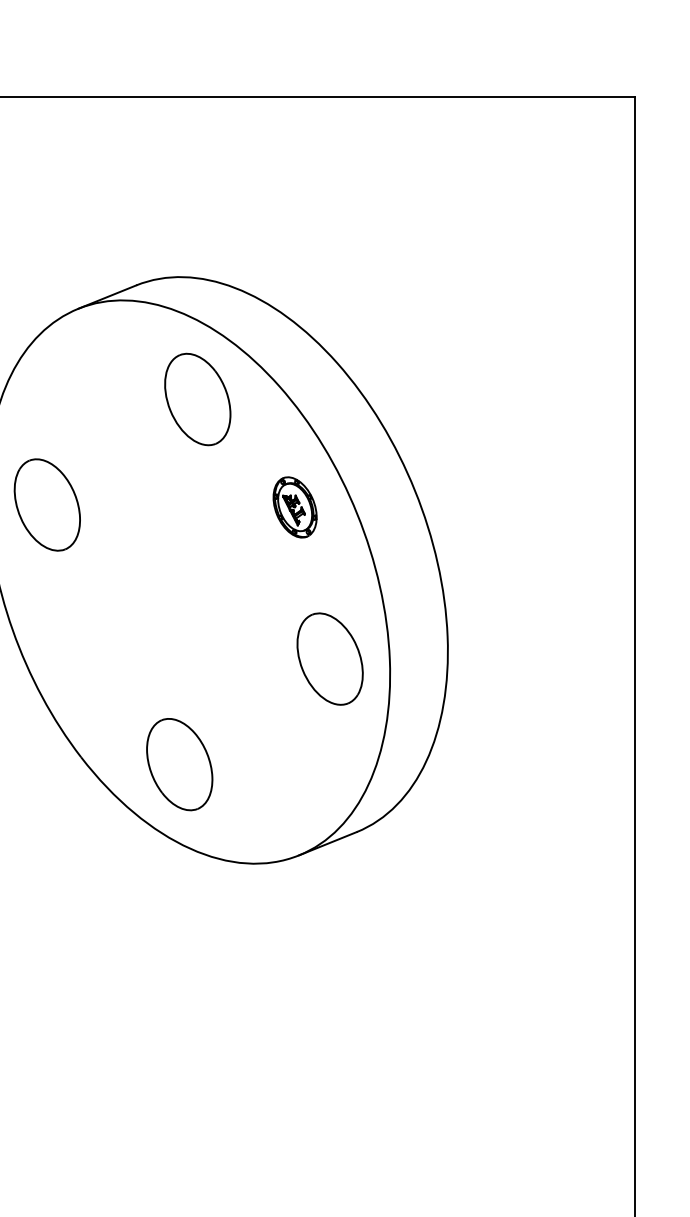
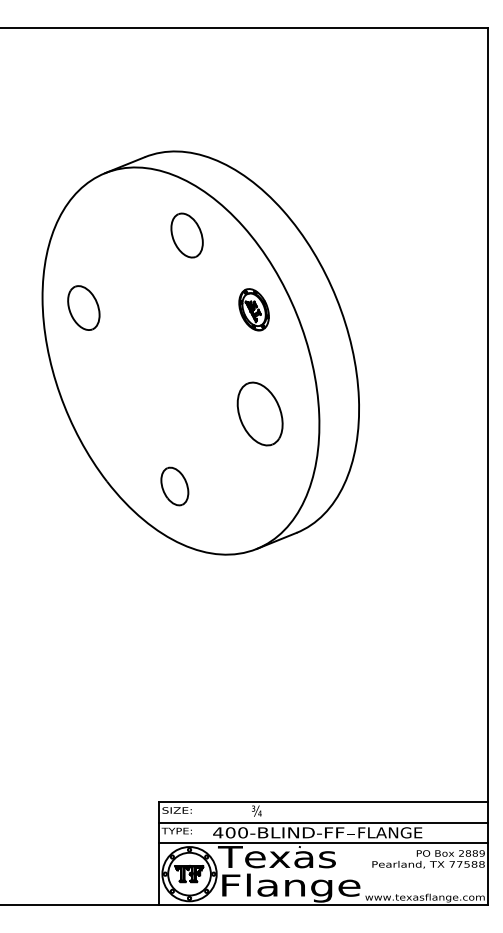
part: (196, 399) -> (186, 235), size x0.7
part: (46, 504) -> (83, 307), size x0.7
part: (329, 658) -> (259, 413), moved
part: (179, 764) -> (174, 486), size x0.6

